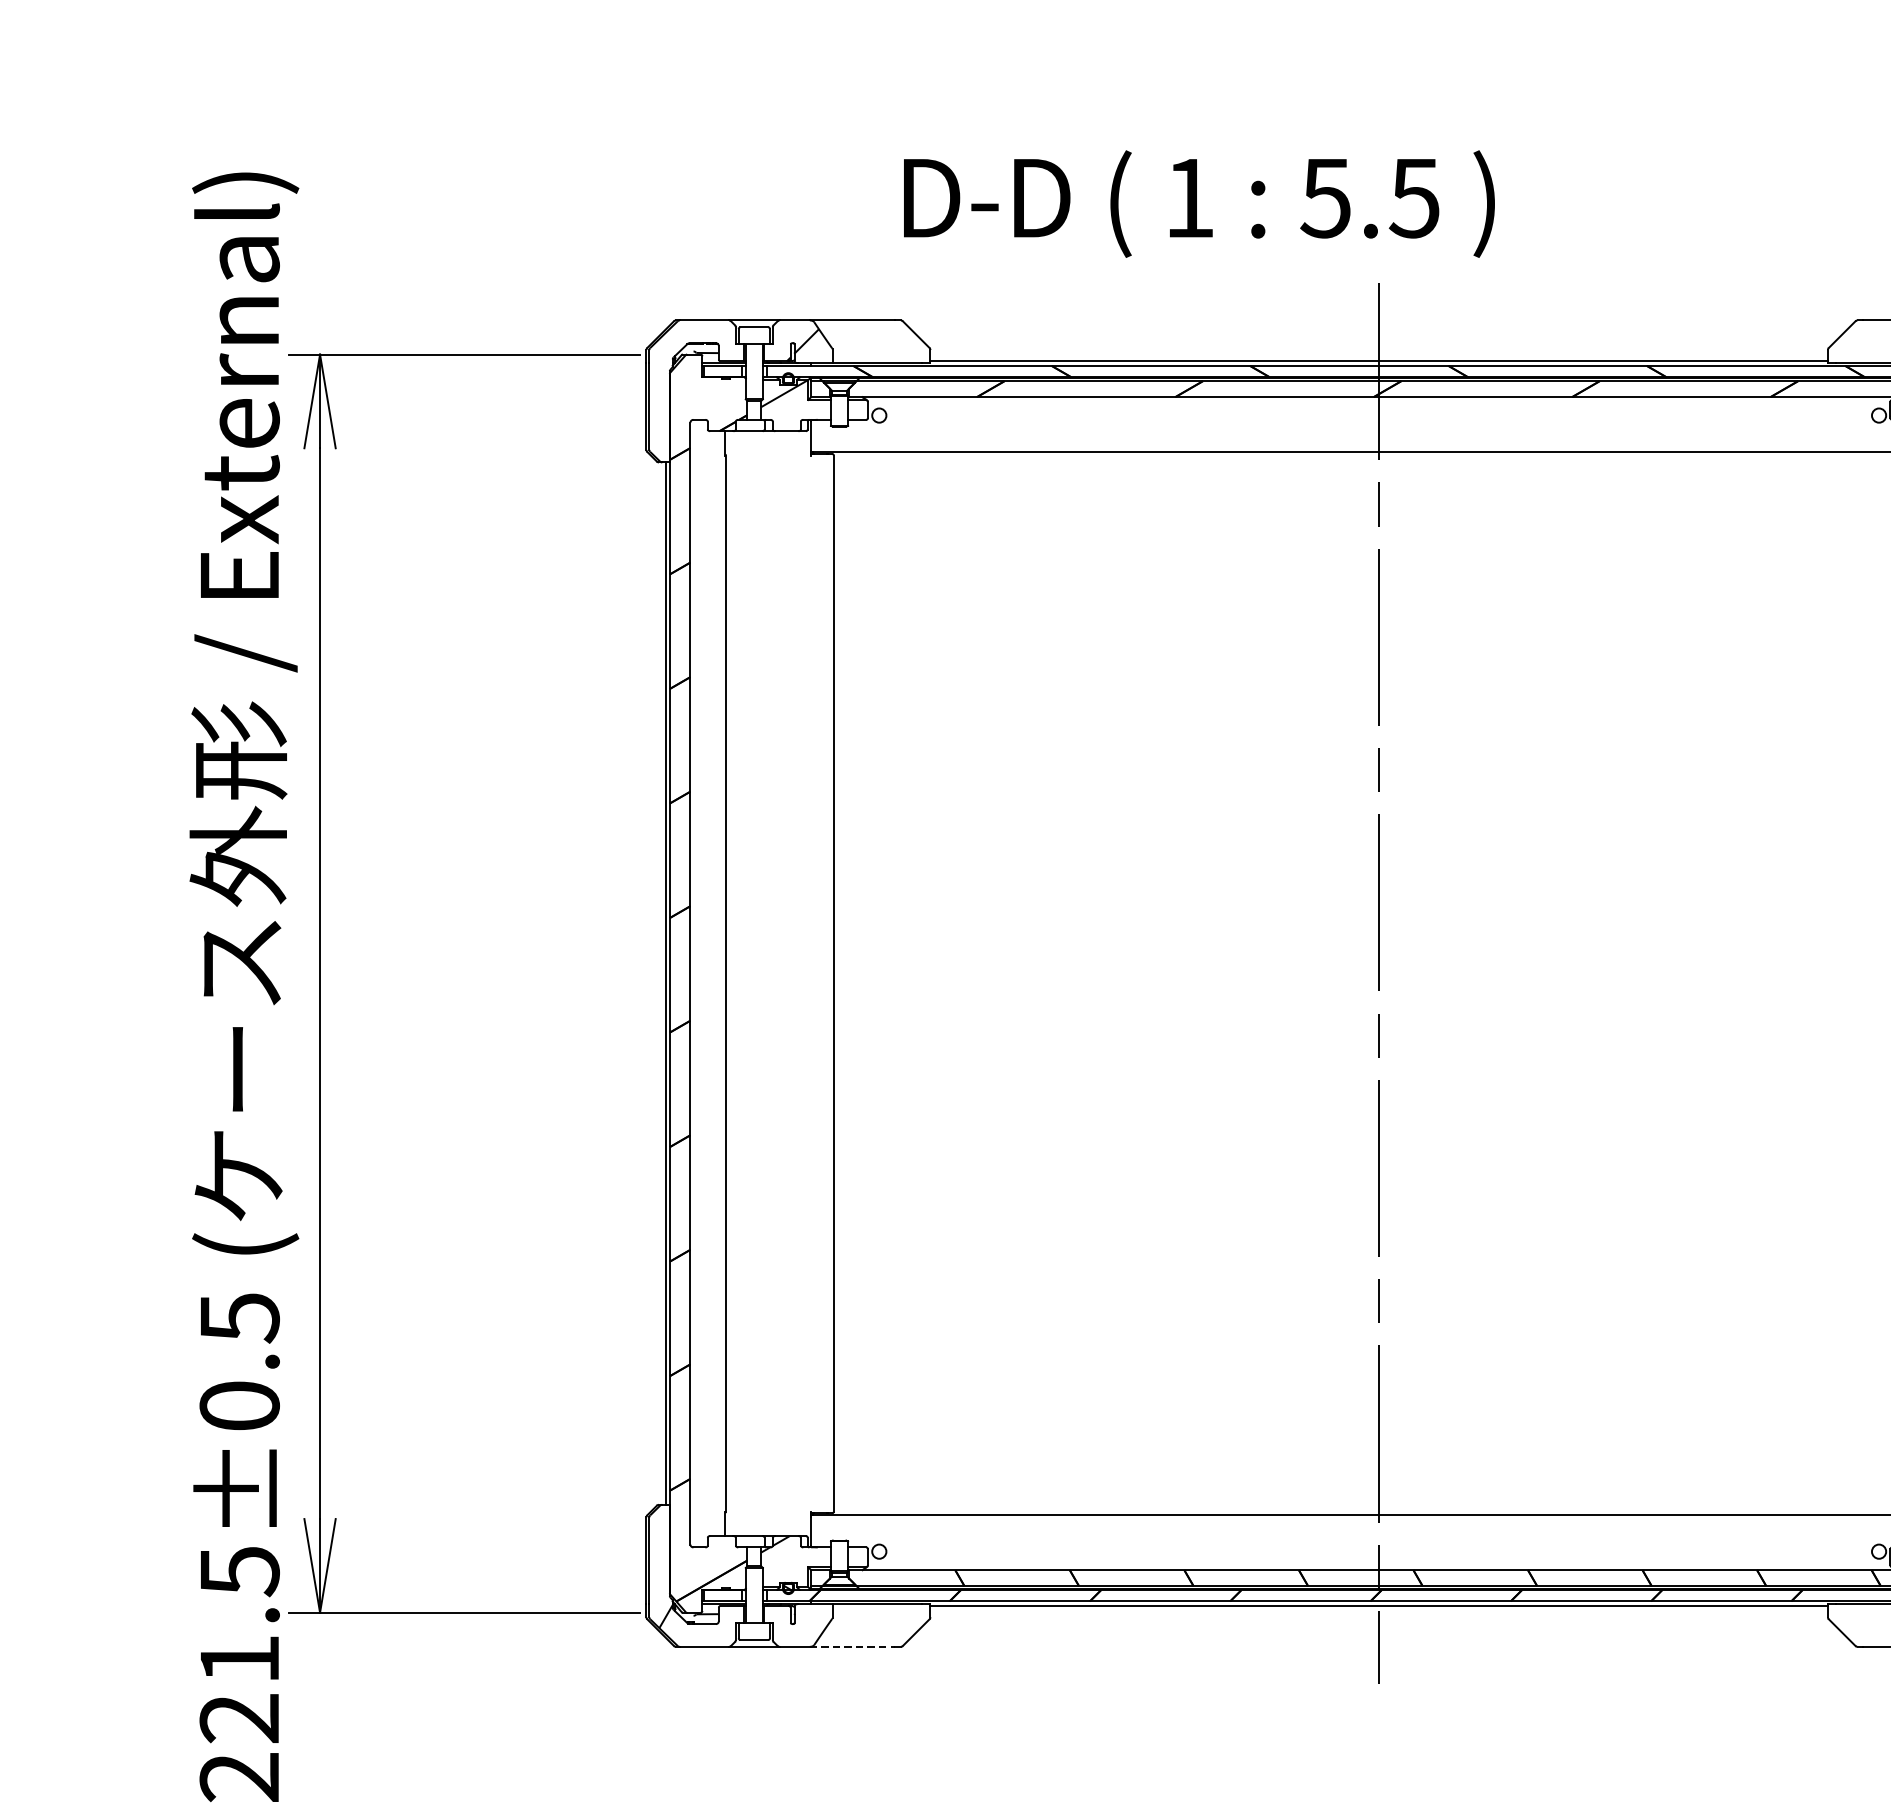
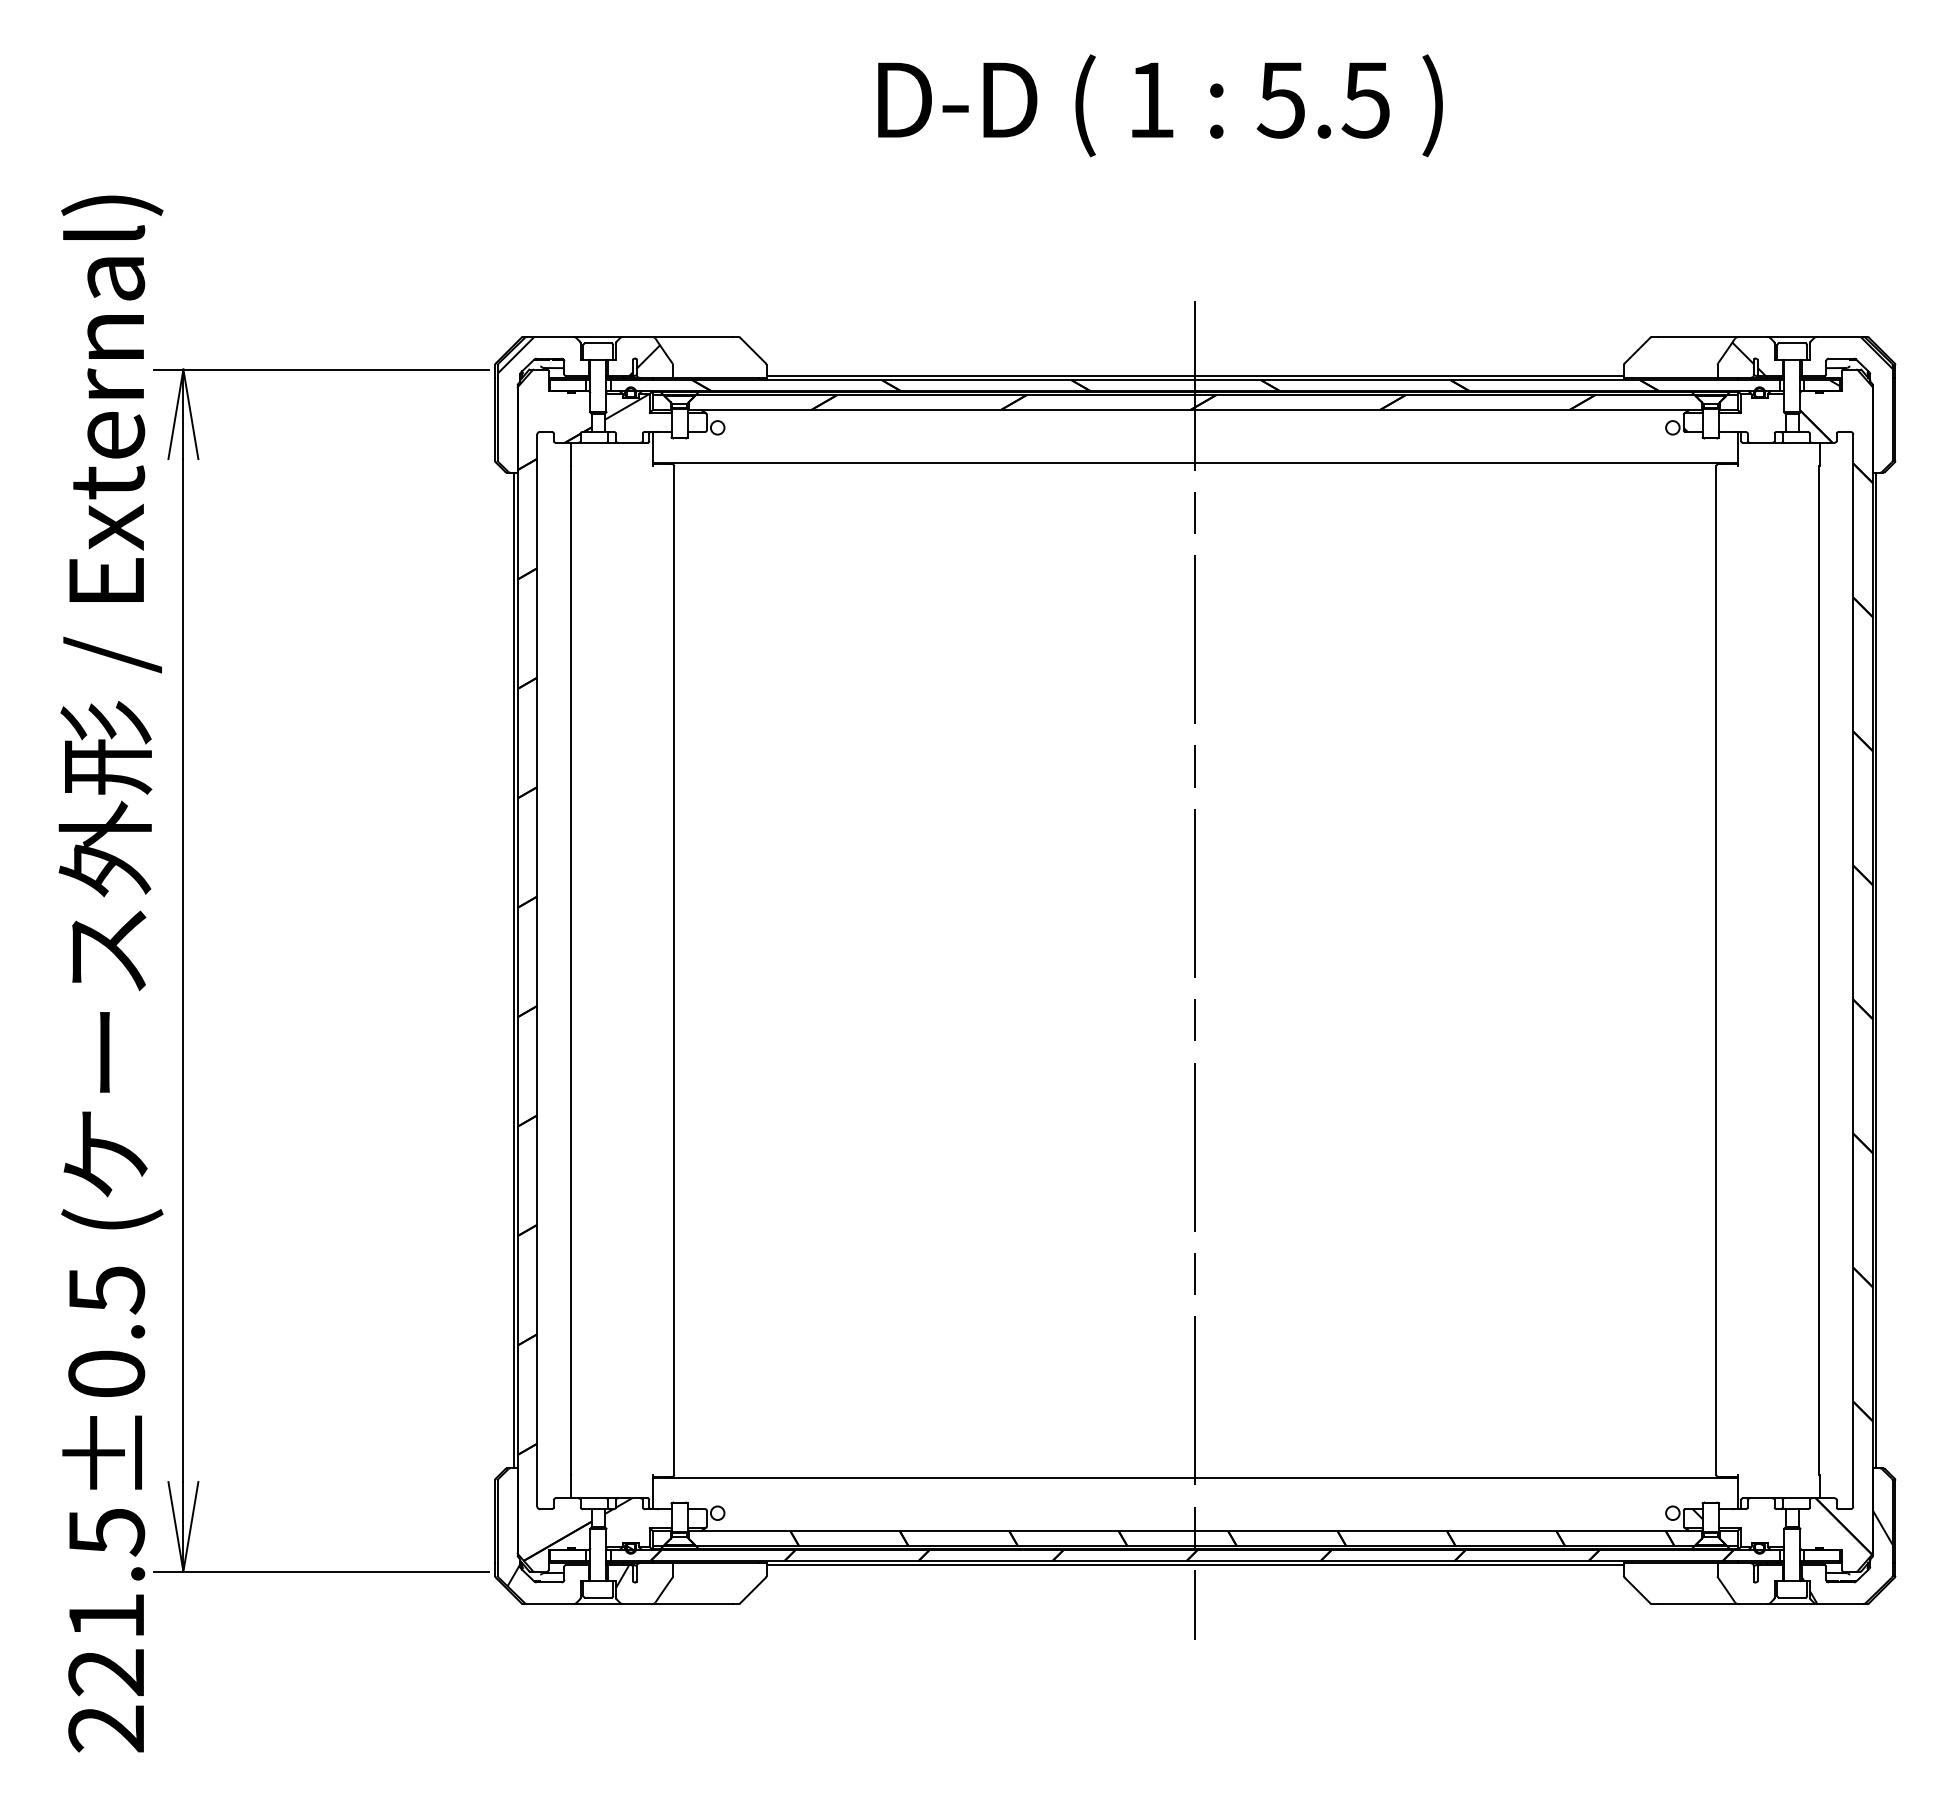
text: (1199, 203) -> (1160, 105), moved
hatch: (668, 338) -> (516, 354), added
hatch: (779, 1617) -> (622, 1576), added
line: (852, 1647) -> (692, 1604), dashed -> solid

